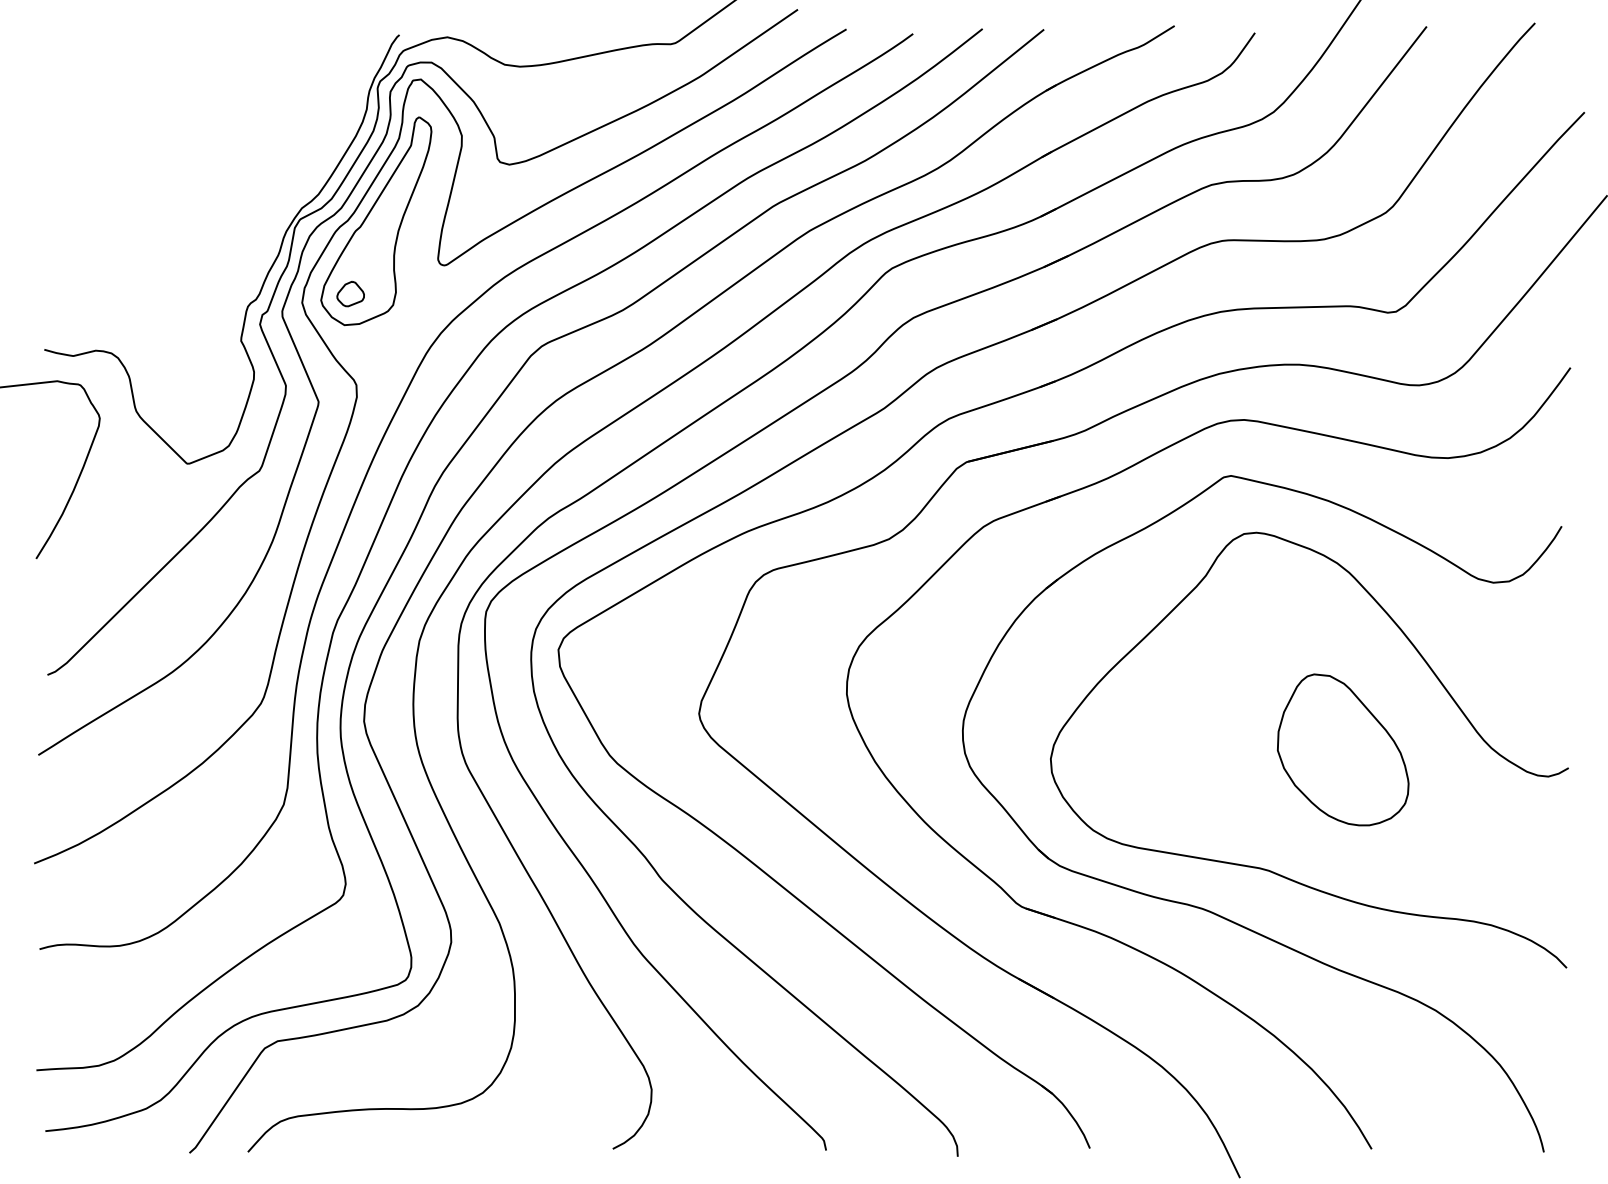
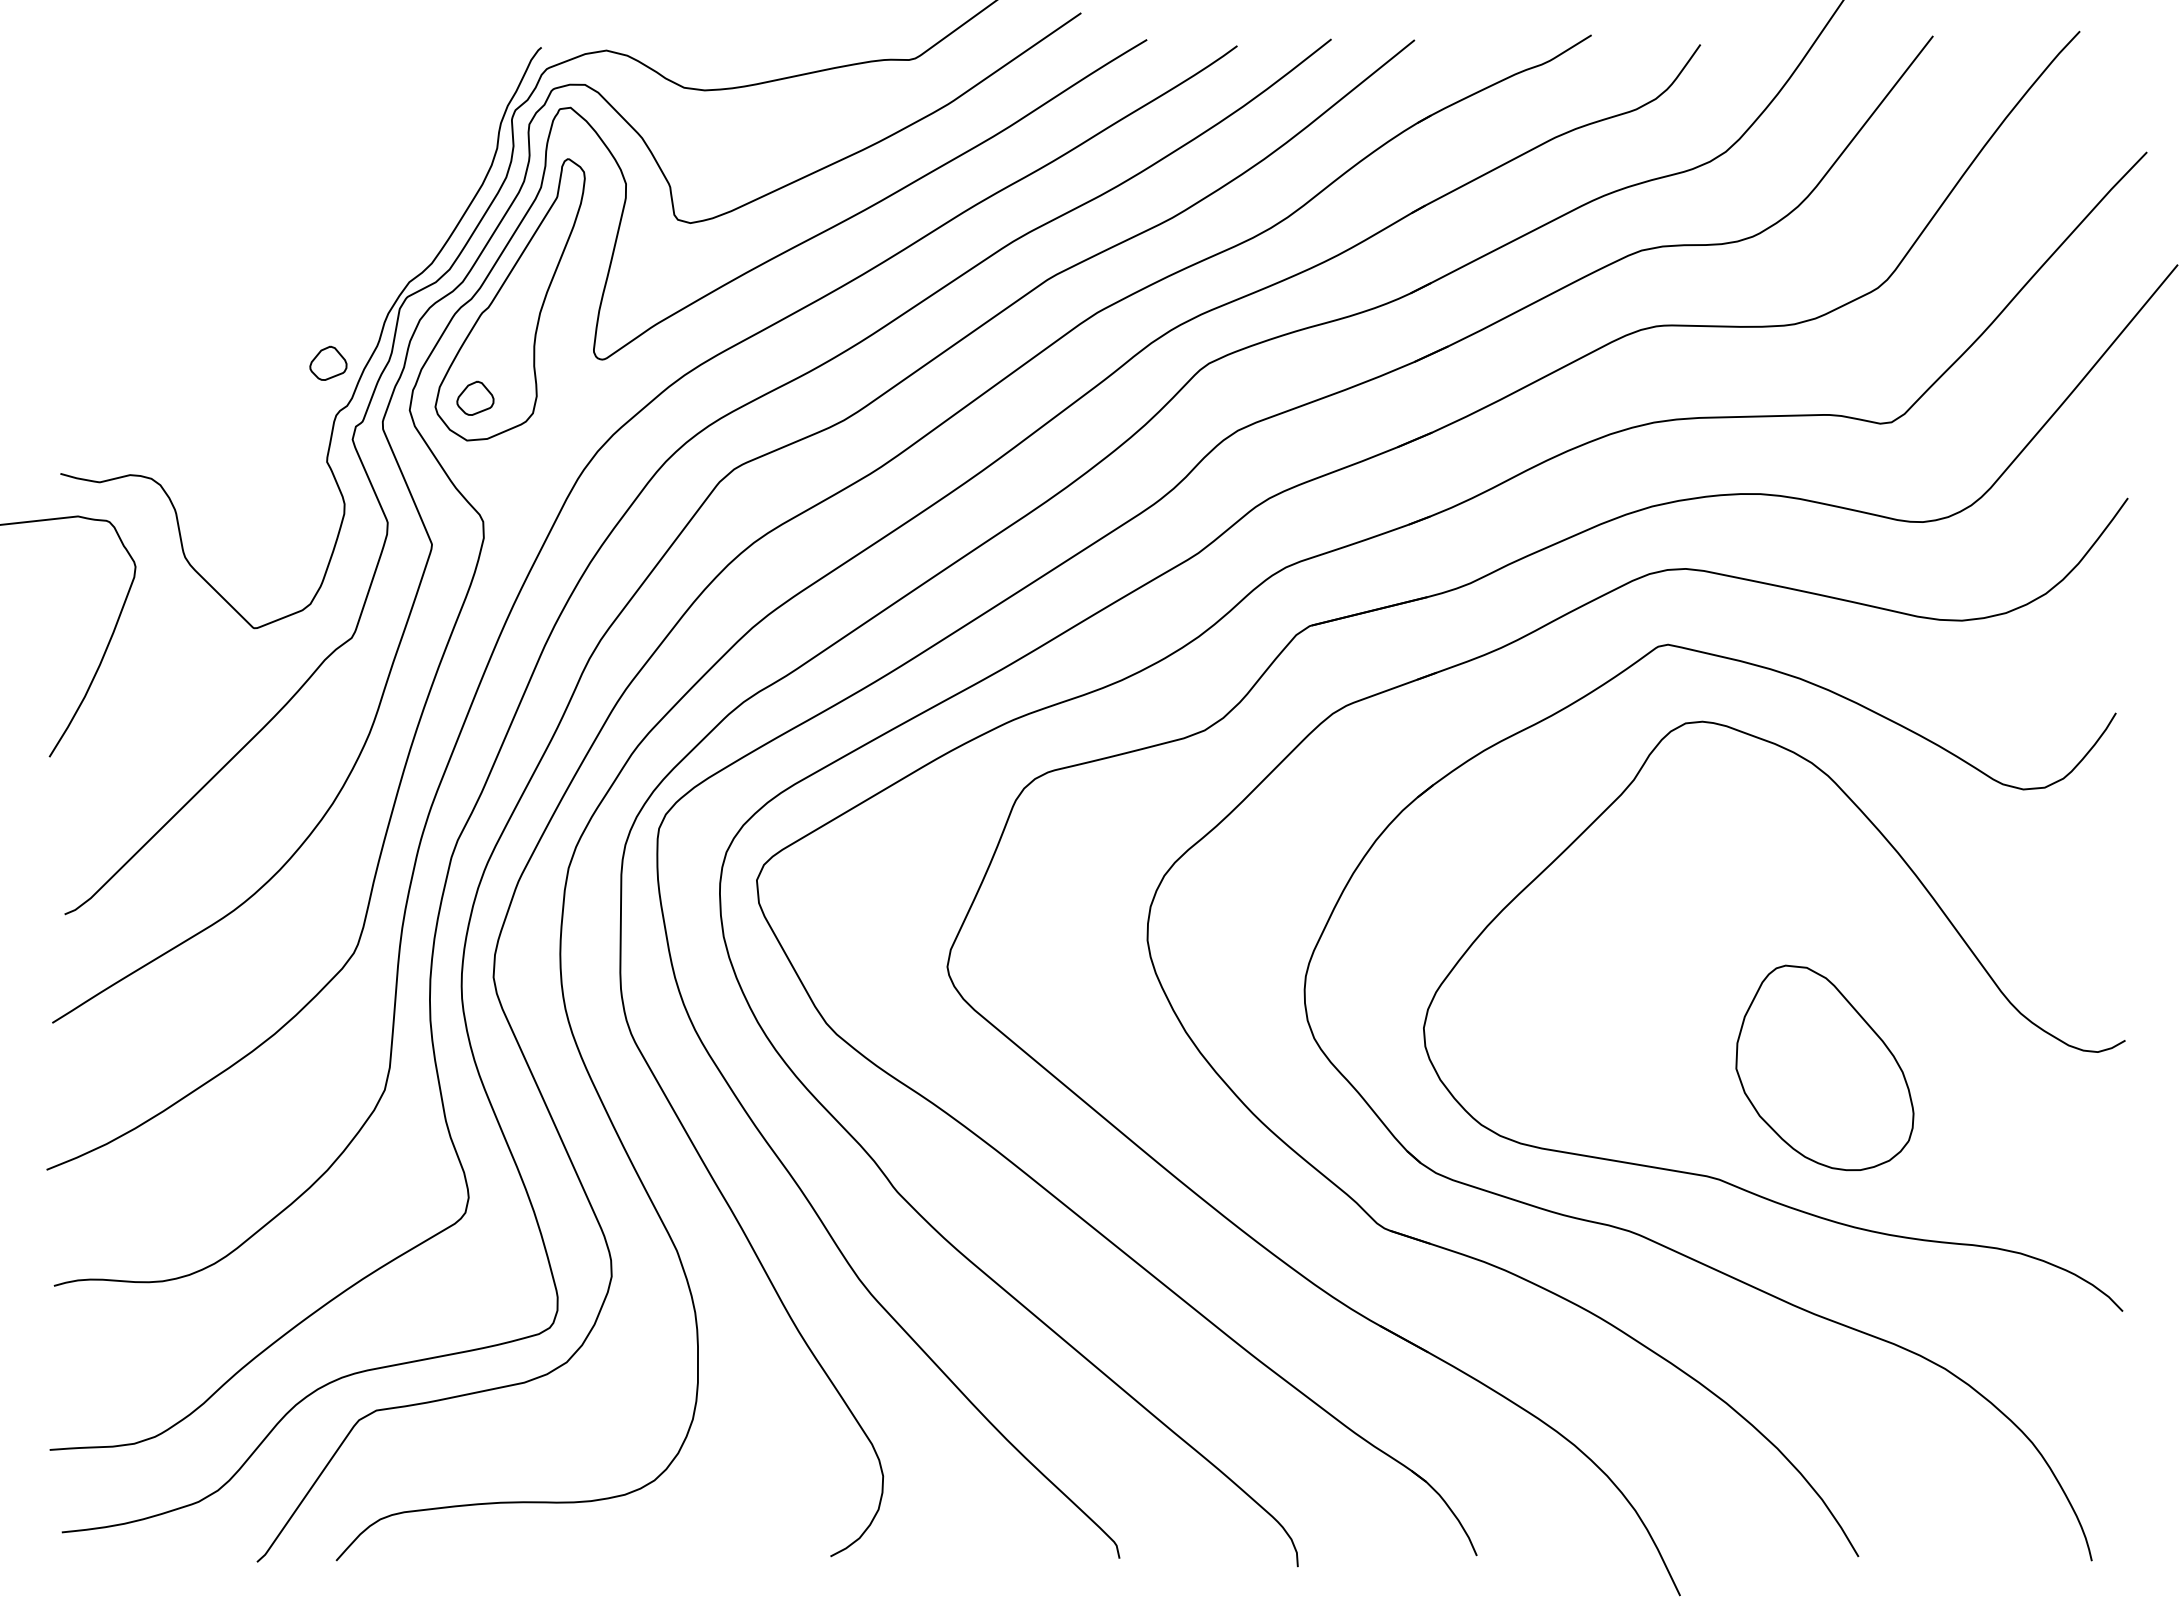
part: (242, 267) -> (328, 362), added
part: (1342, 749) -> (1824, 1067), moved

